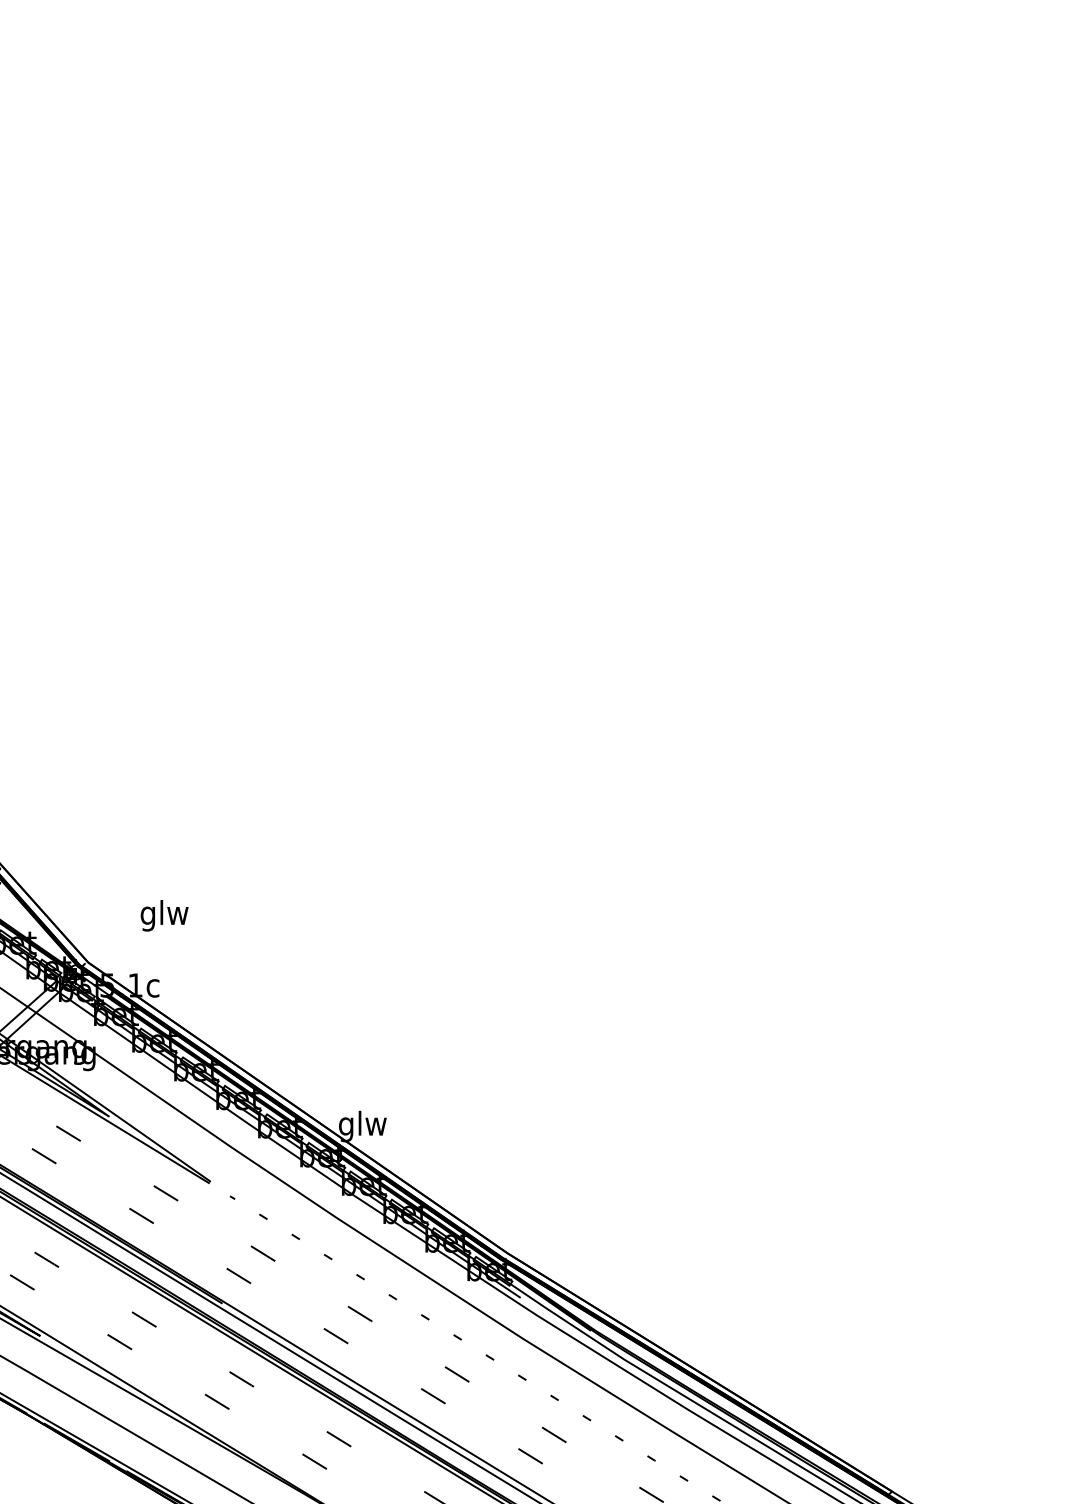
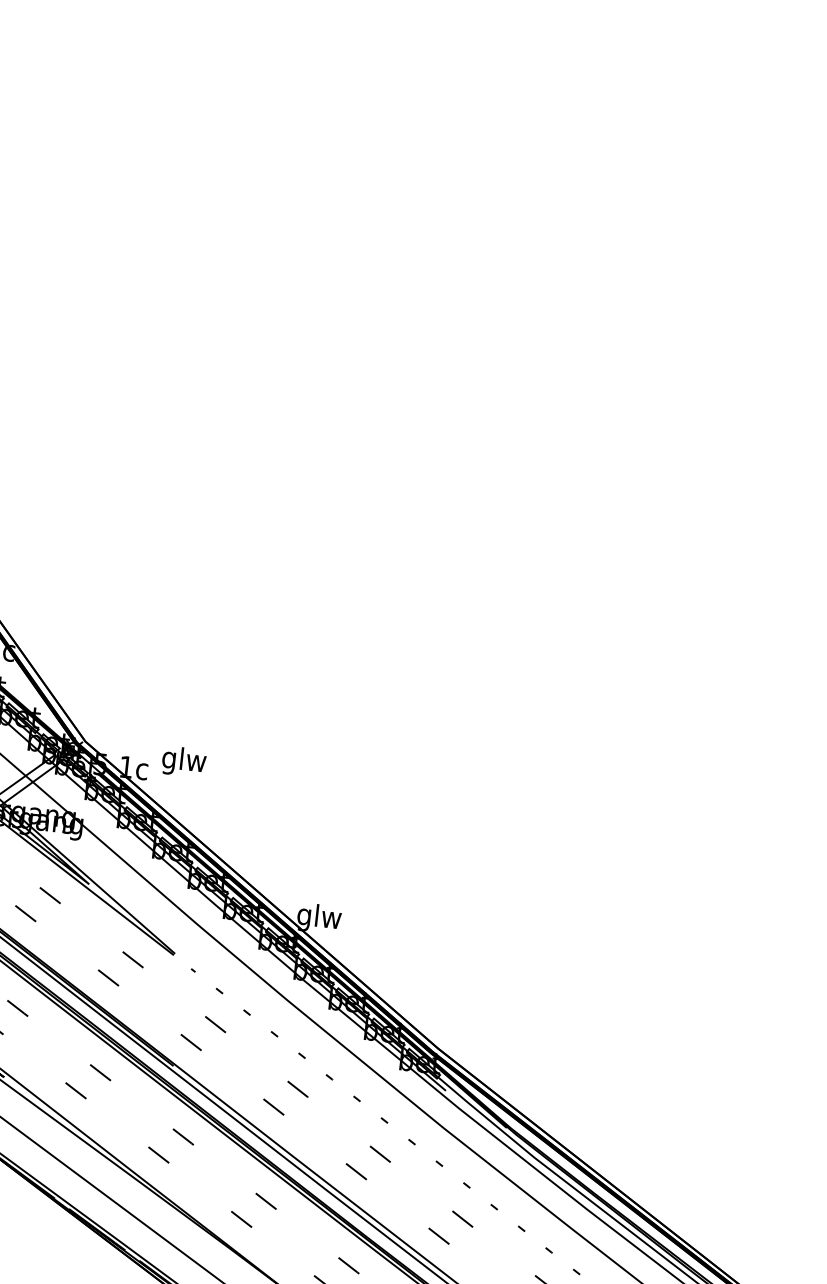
text: (164, 915) -> (184, 761), moved

